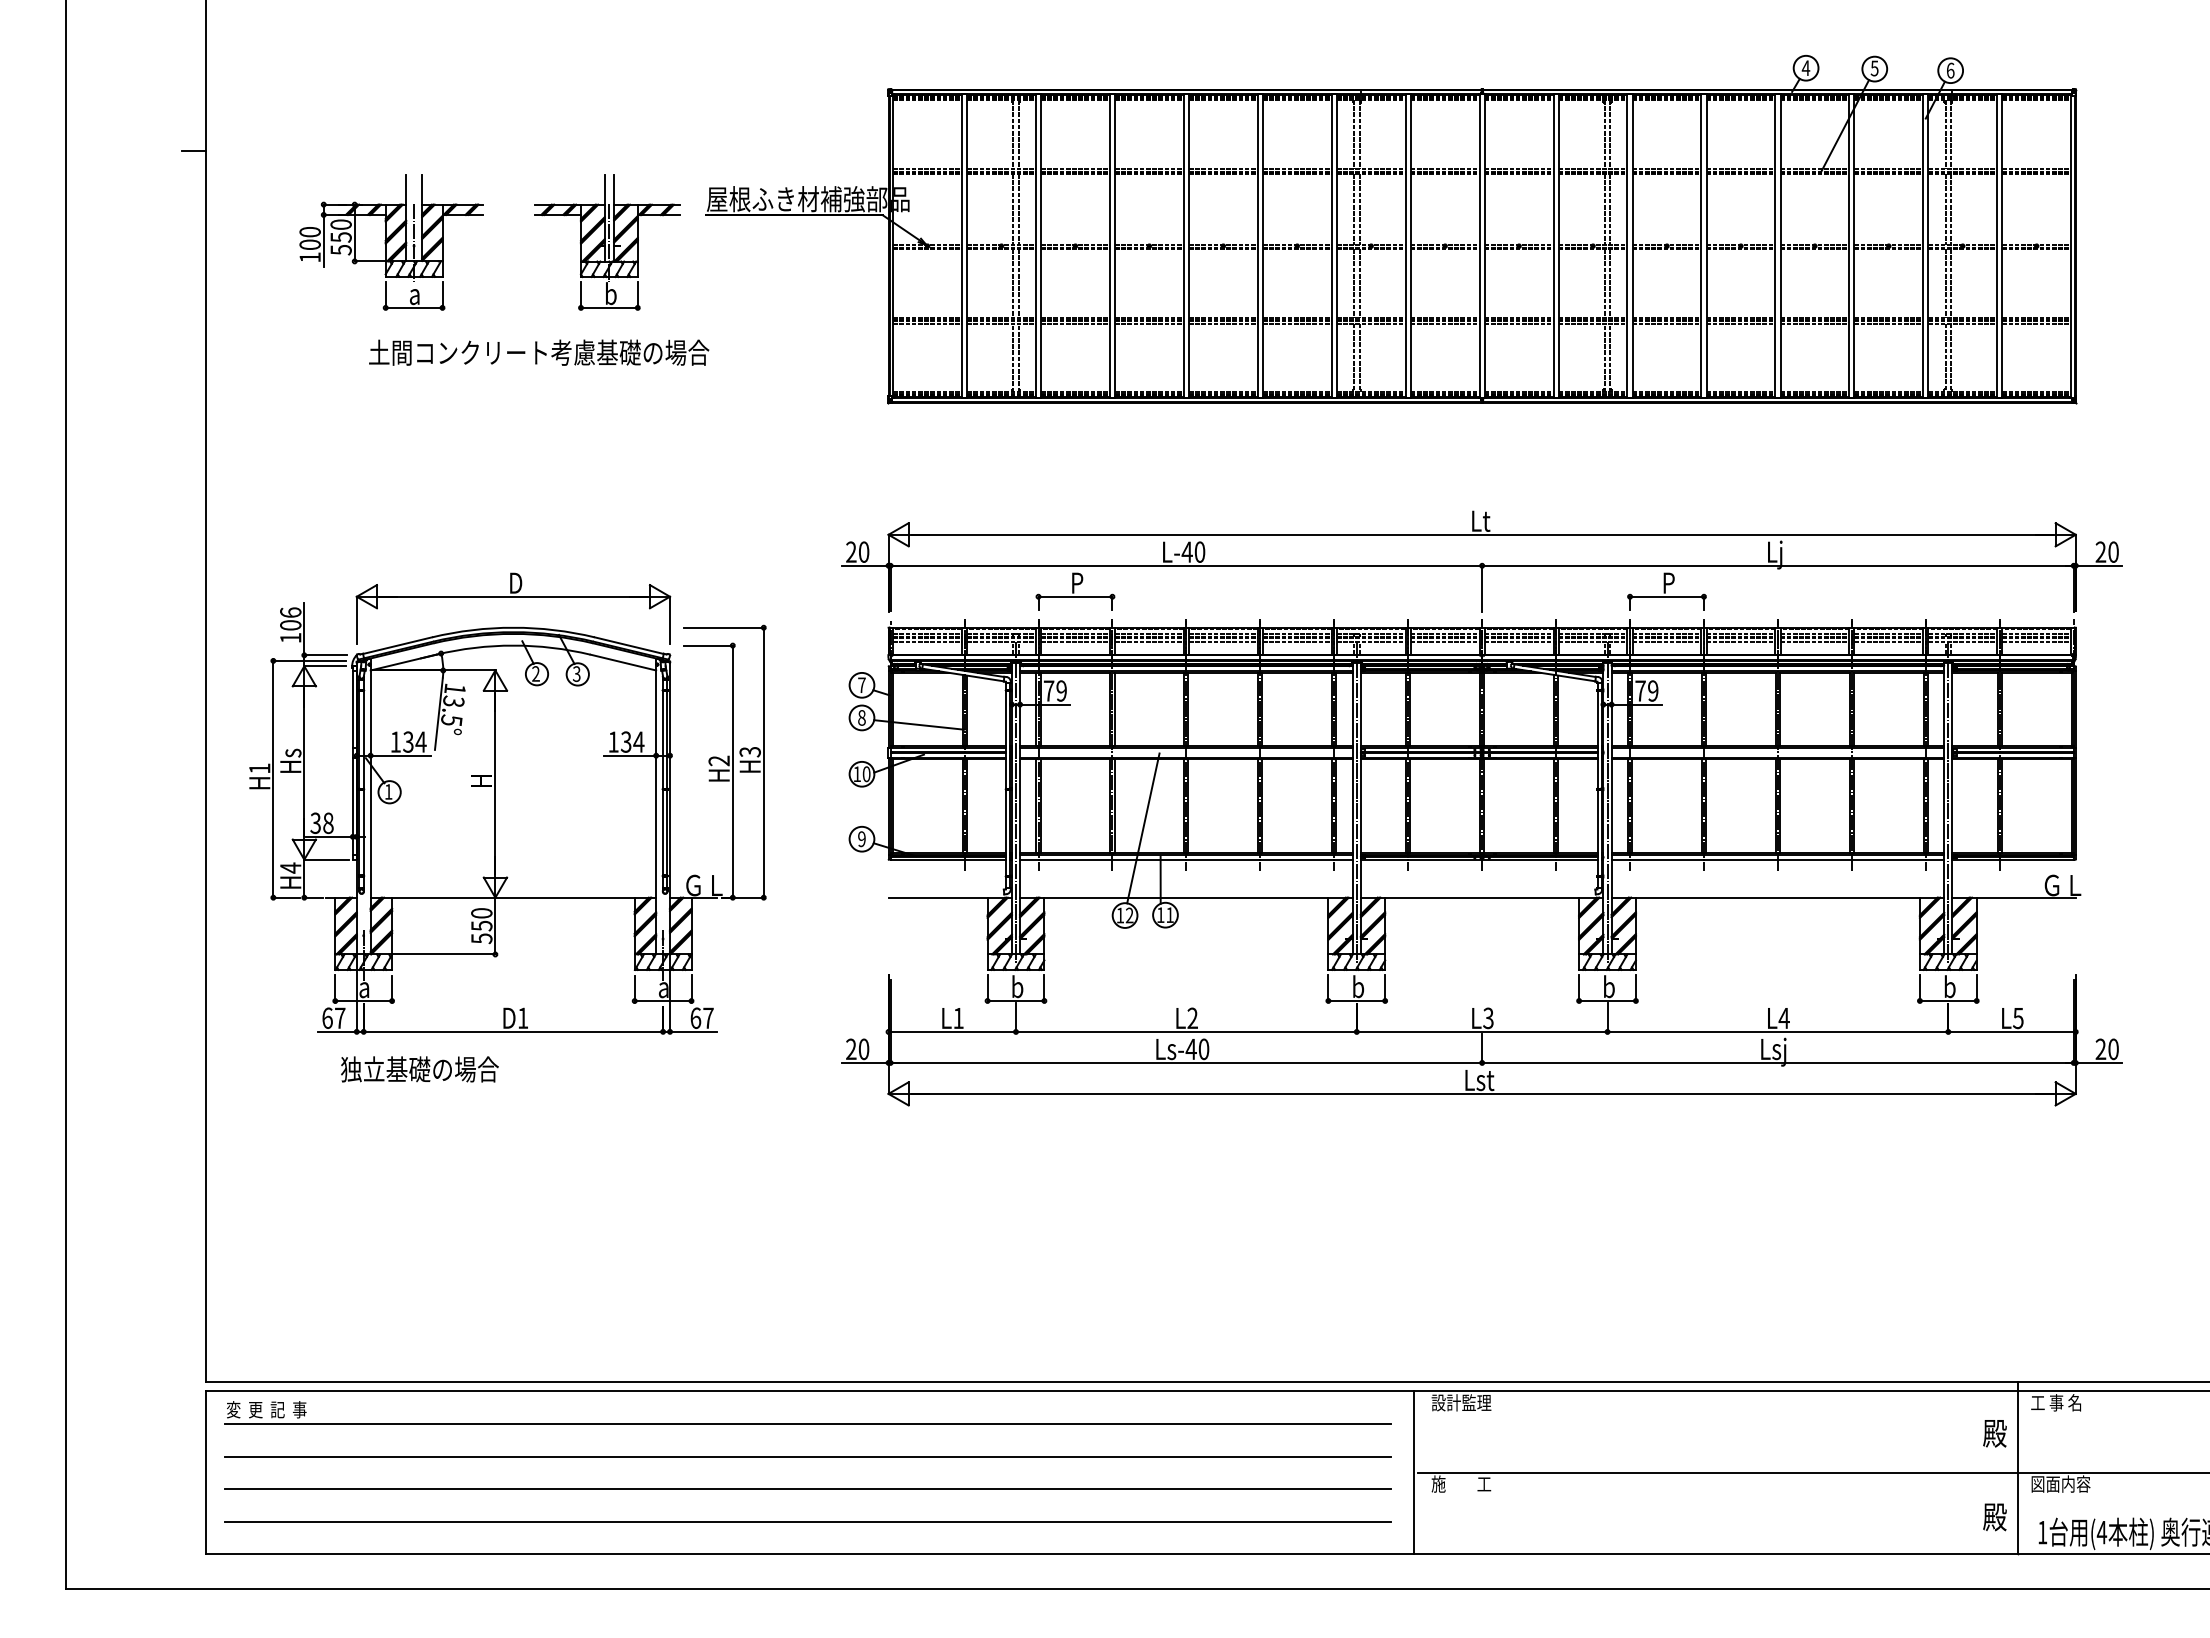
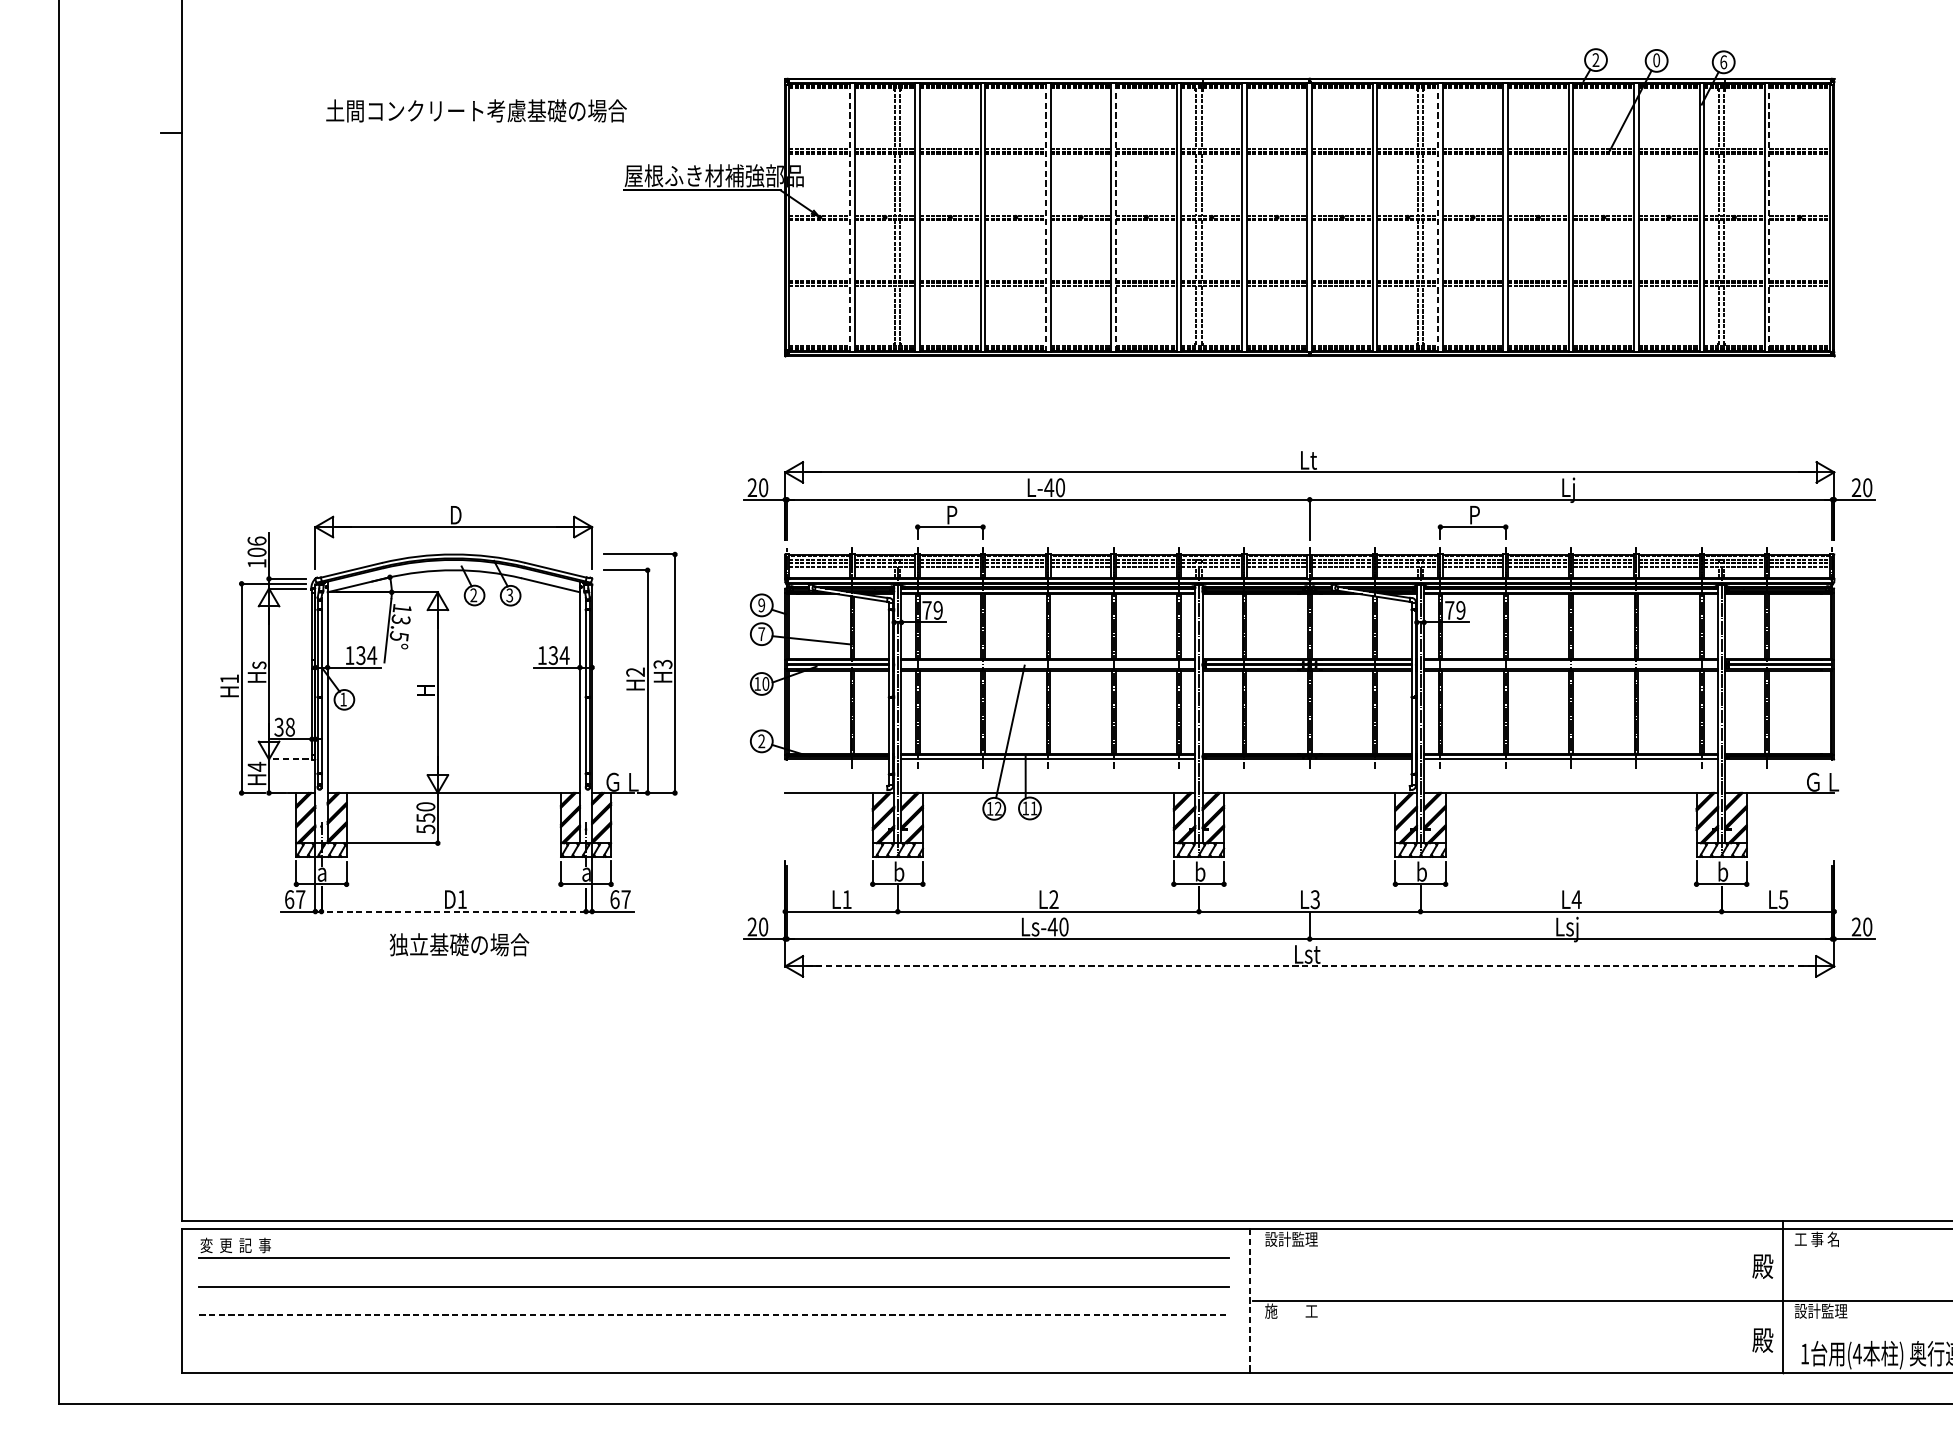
text: (1805, 67) -> (1595, 59), 4 -> 2
text: (1874, 68) -> (1656, 60), 5 -> 0
part: (391, 242) -> (346, 214), removed
part: (607, 242) -> (536, 214), removed
line: (961, 245) -> (849, 216), solid -> dashed
line: (1183, 245) -> (1045, 216), solid -> dashed
line: (1262, 245) -> (1115, 216), solid -> dashed
line: (1627, 245) -> (1438, 216), solid -> dashed
line: (2002, 245) -> (1769, 216), solid -> dashed
text: (539, 352) -> (476, 110), moved
text: (861, 685) -> (761, 605), 7 -> 9
text: (861, 717) -> (761, 633), 8 -> 7
text: (861, 839) -> (761, 741), 9 -> 2
line: (326, 859) -> (288, 759), solid -> dashed
line: (513, 1031) -> (453, 911), solid -> dashed
text: (419, 1069) -> (459, 944), moved
line: (1481, 1093) -> (1309, 966), solid -> dashed
line: (1414, 1473) -> (1249, 1301), solid -> dashed
text: (2060, 1483) -> (1820, 1310), 図面内容 -> 設計監理
line: (808, 1488) -> (714, 1315), solid -> dashed
line: (807, 1521) -> (713, 1344), removed

